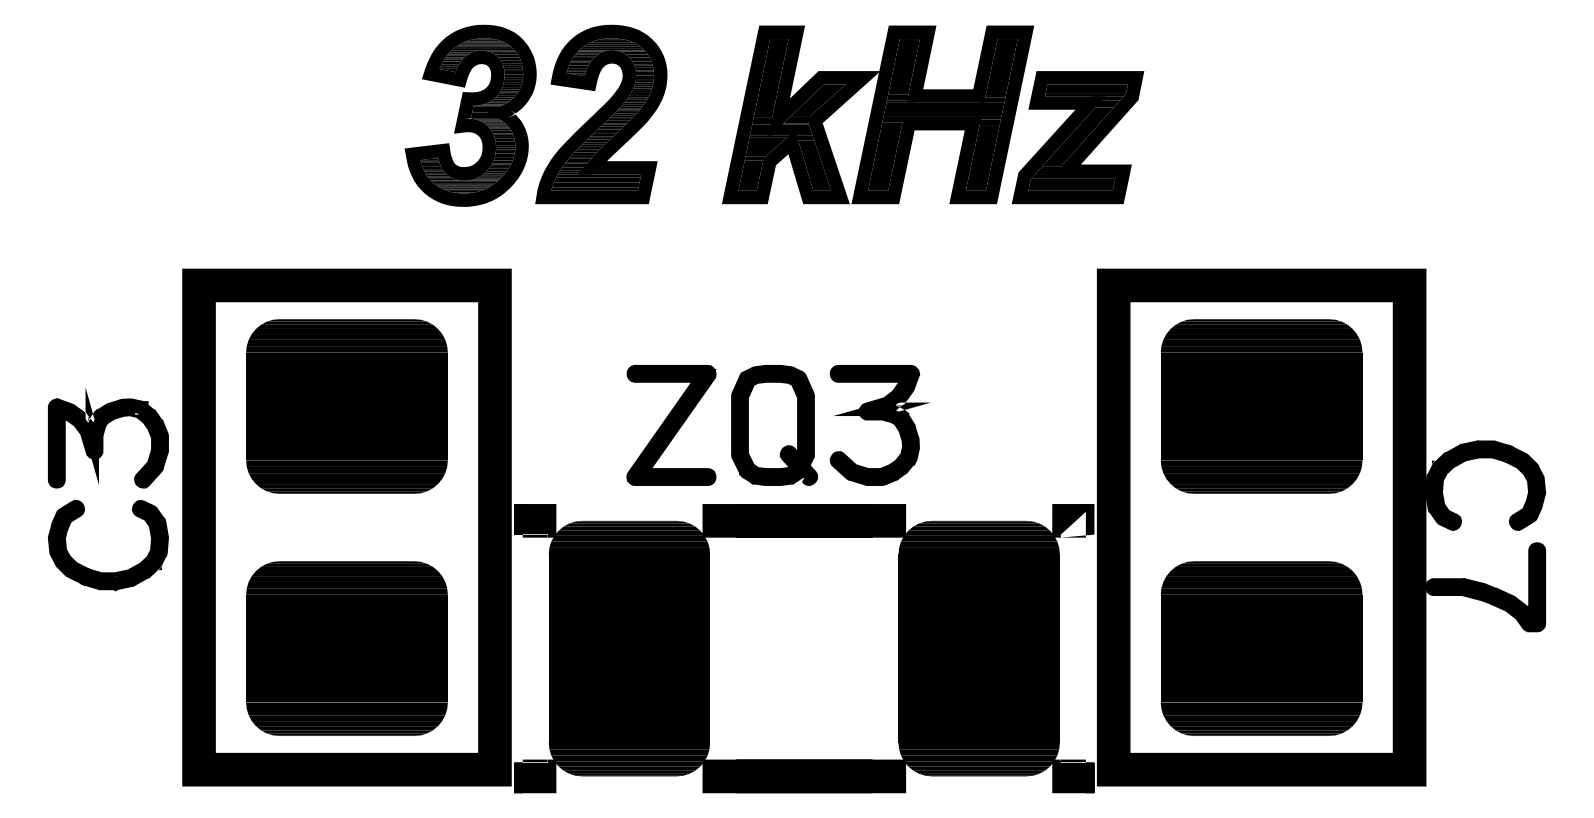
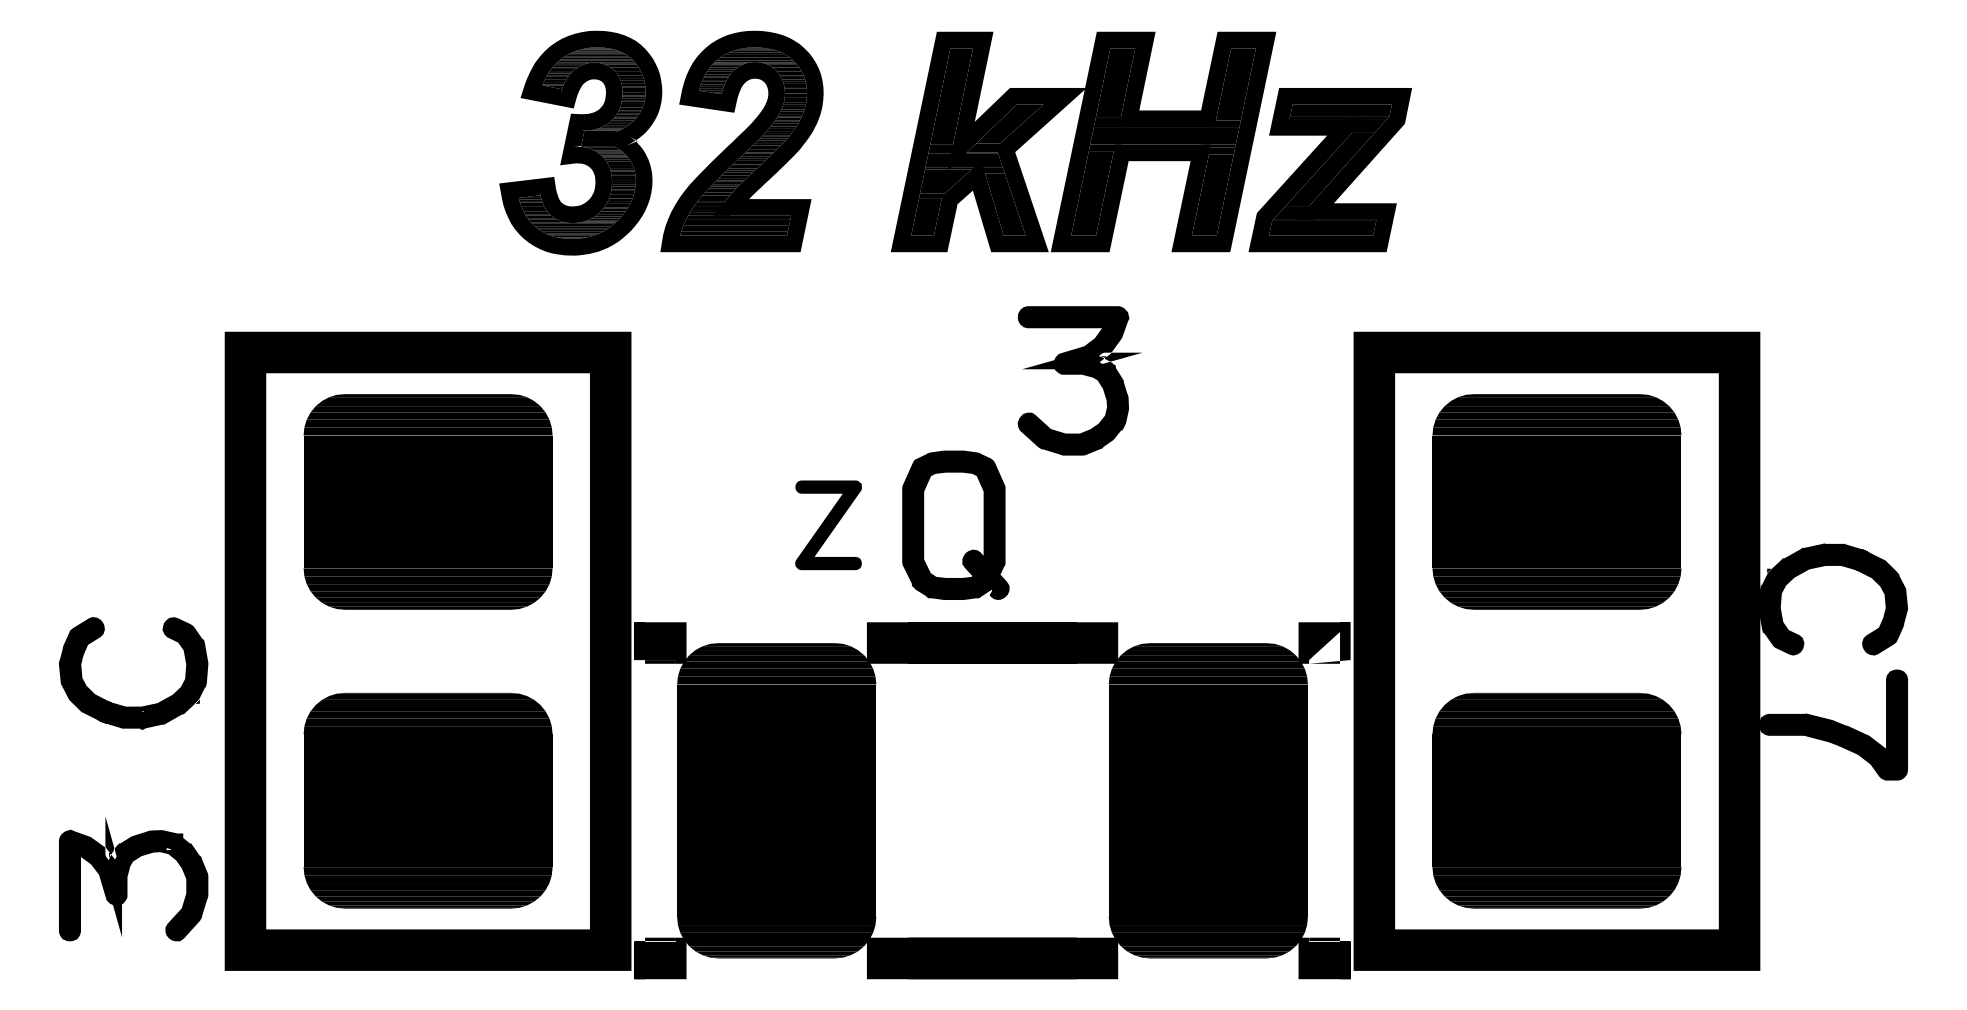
part: (671, 425) -> (828, 525), size x0.6
part: (879, 425) -> (1079, 380), moved
part: (108, 438) -> (133, 879), moved

